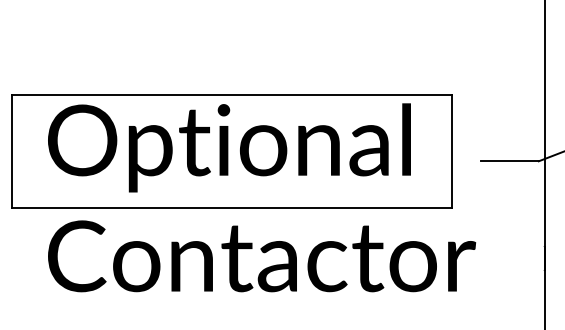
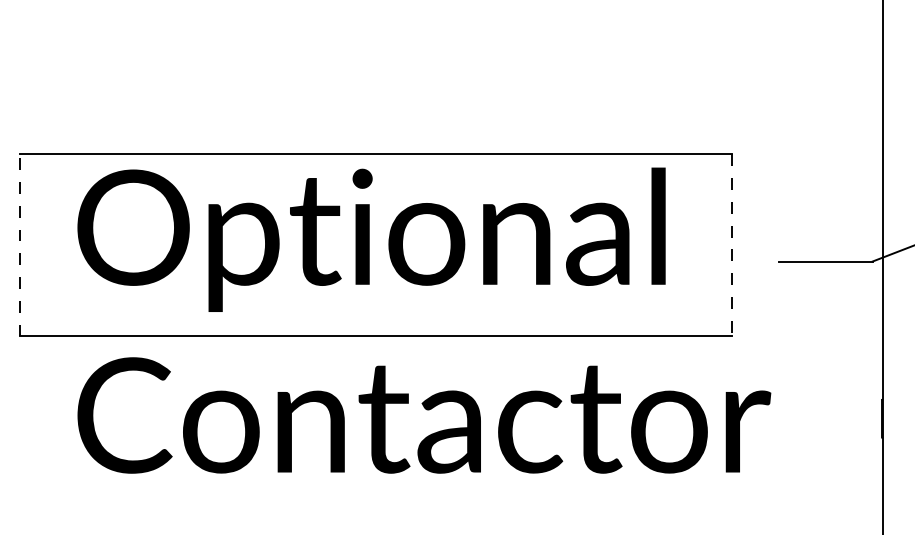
line: (12, 150) -> (20, 244), solid -> dashed
line: (452, 151) -> (732, 245), solid -> dashed

